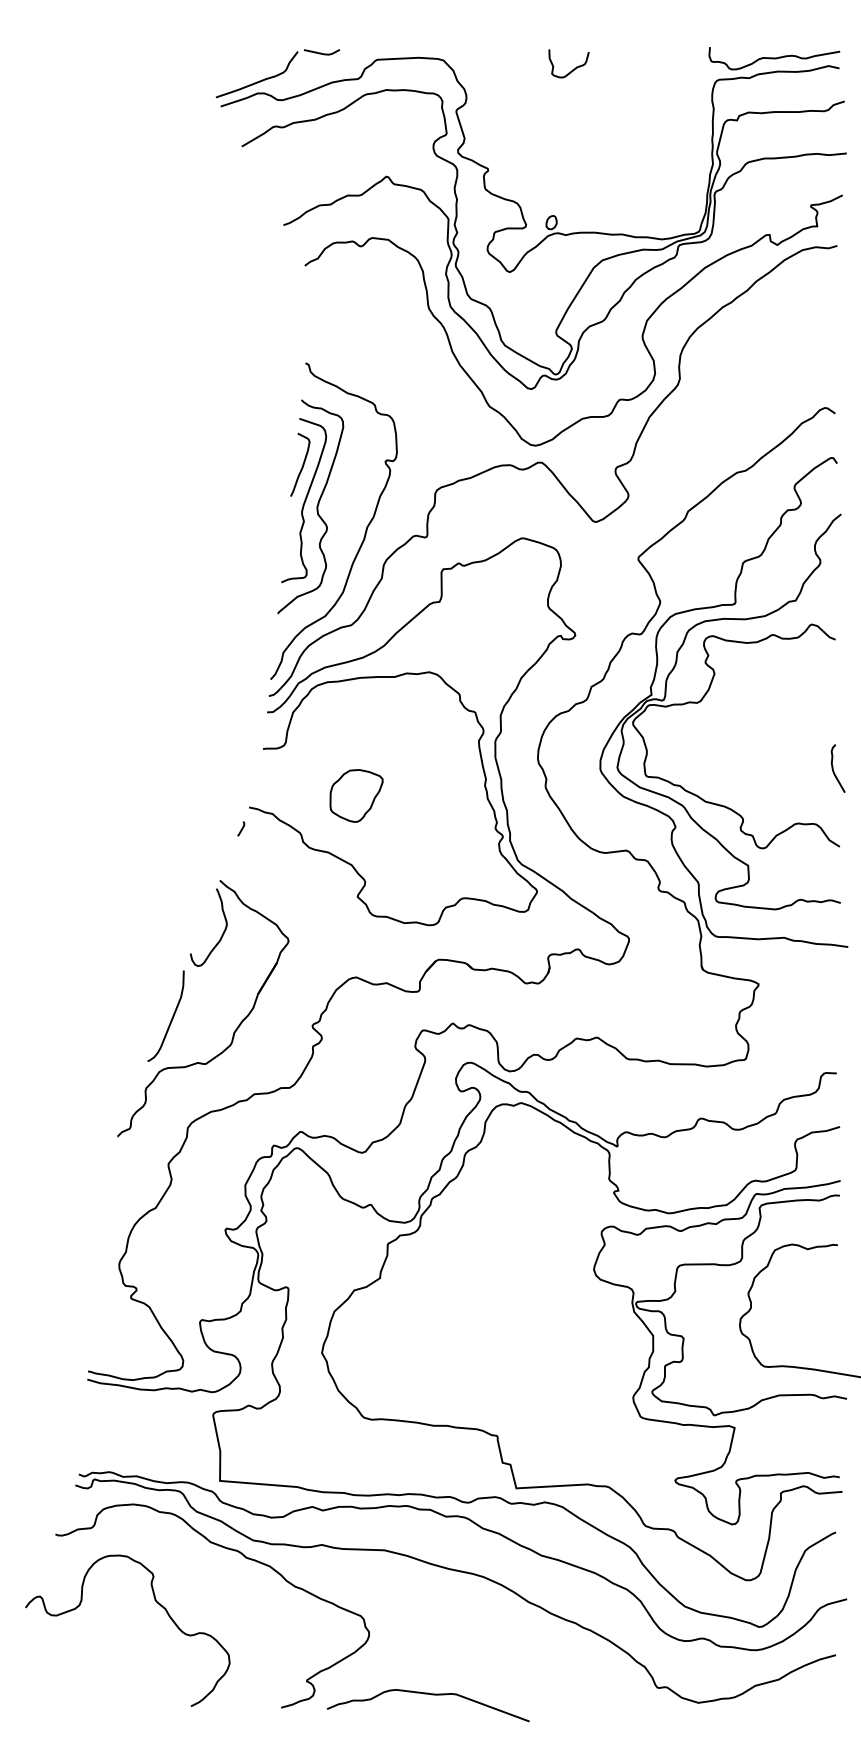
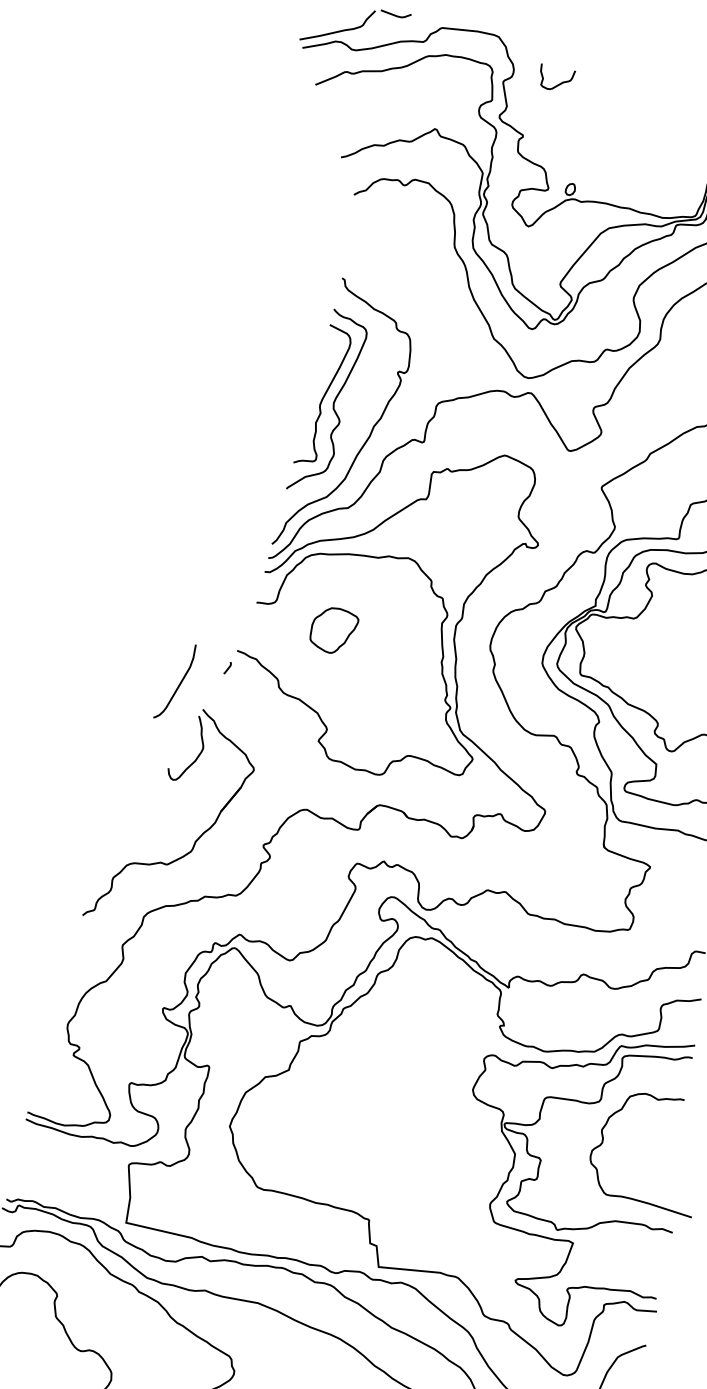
curve: (572, 69) -> (559, 83), moved
curve: (302, 464) -> (326, 364), removed
part: (356, 795) -> (334, 630), moved
curve: (171, 1018) -> (179, 684), moved

